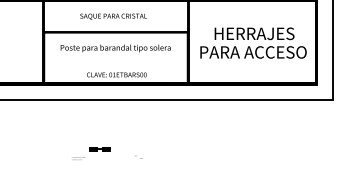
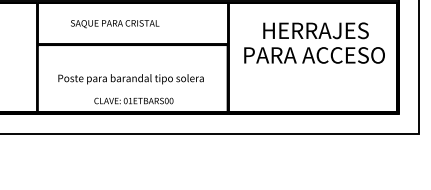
text: (113, 16) -> (114, 23), moved
text: (253, 42) -> (314, 42), moved
text: (115, 48) -> (130, 79), moved

